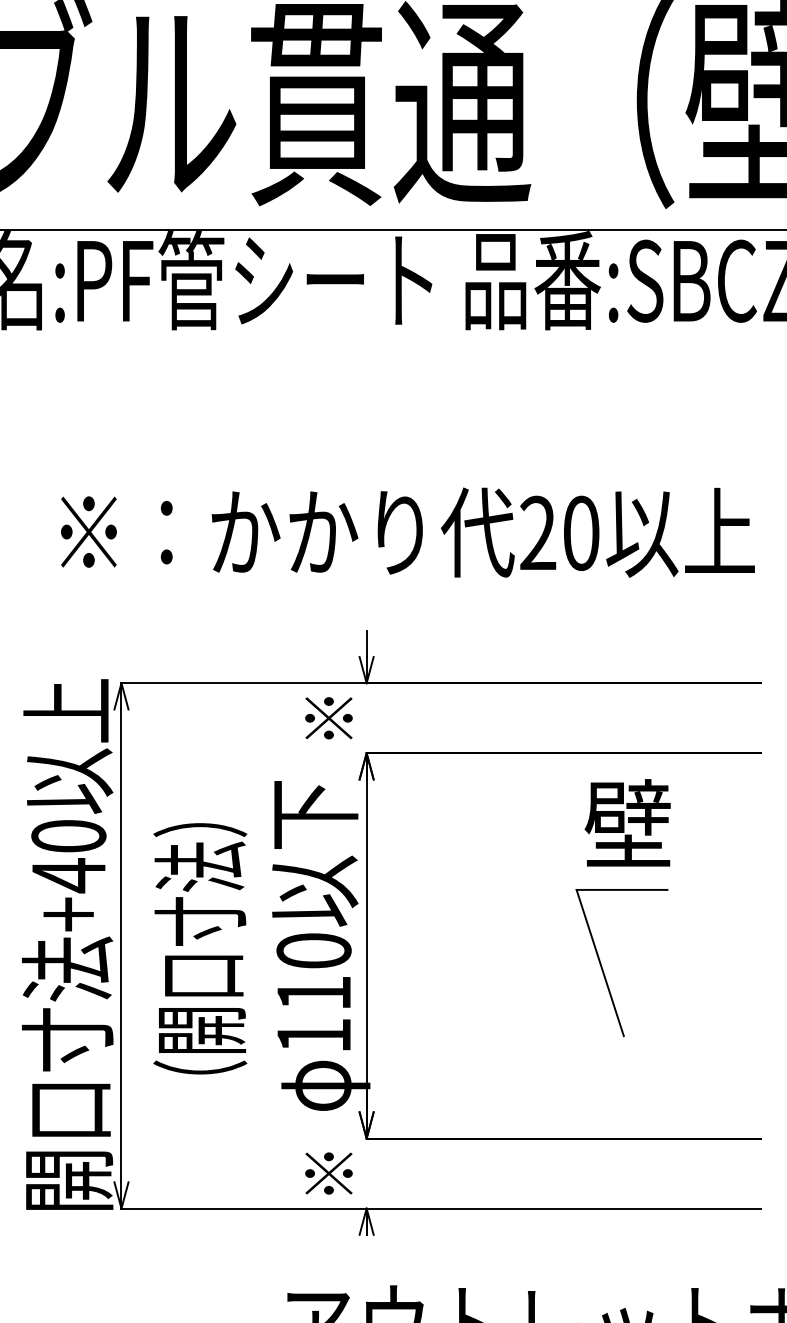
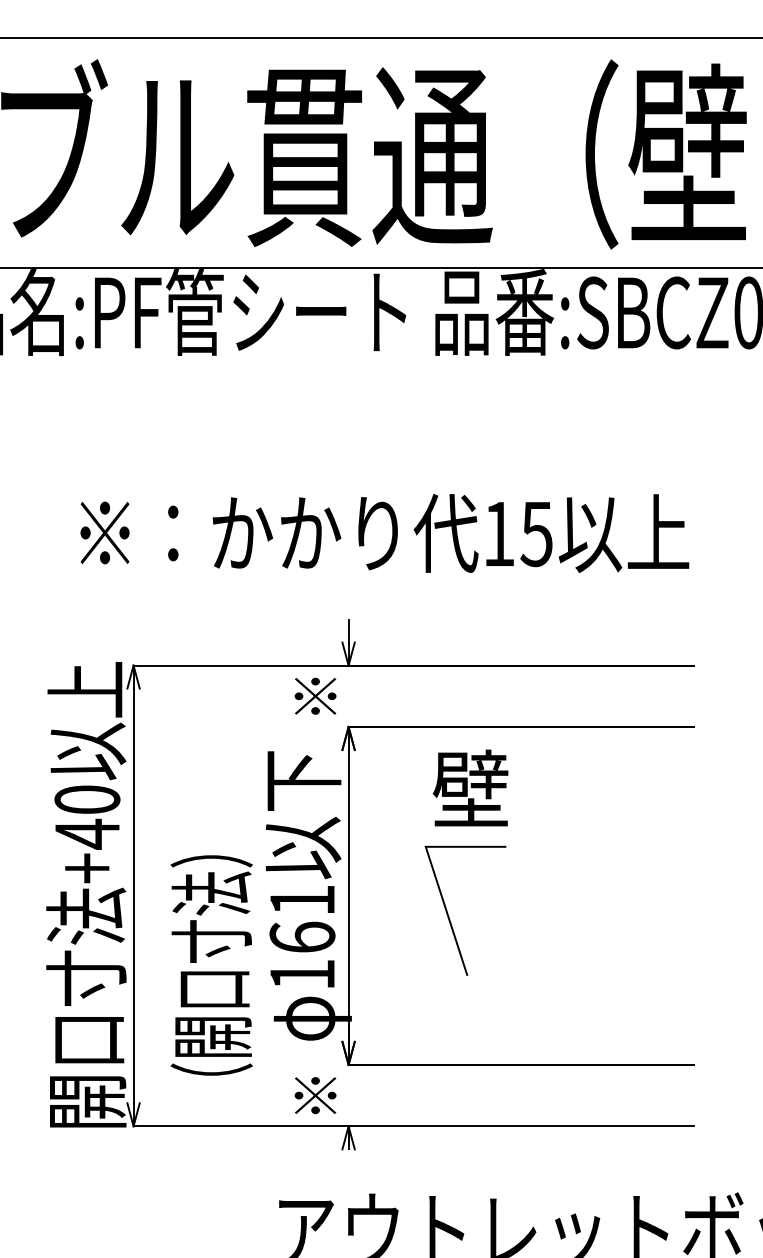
text: (559, 533) -> (517, 534), 20 -> 15
part: (623, 890) -> (466, 847), moved
text: (200, 948) -> (211, 965), moved
text: (314, 971) -> (302, 918), 110 -> 161

